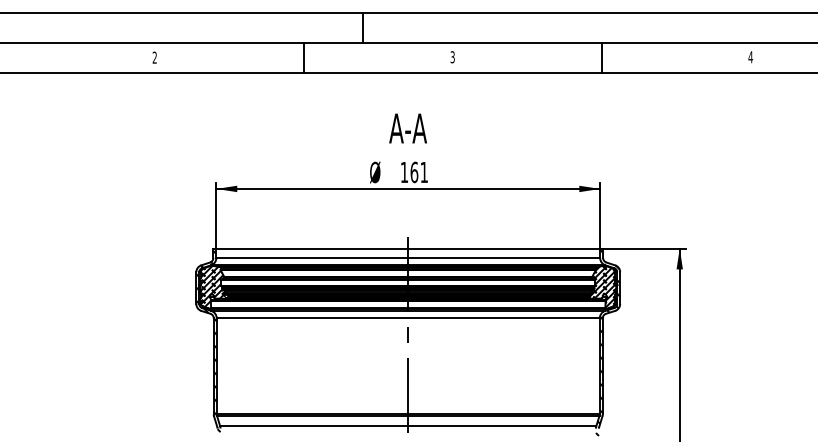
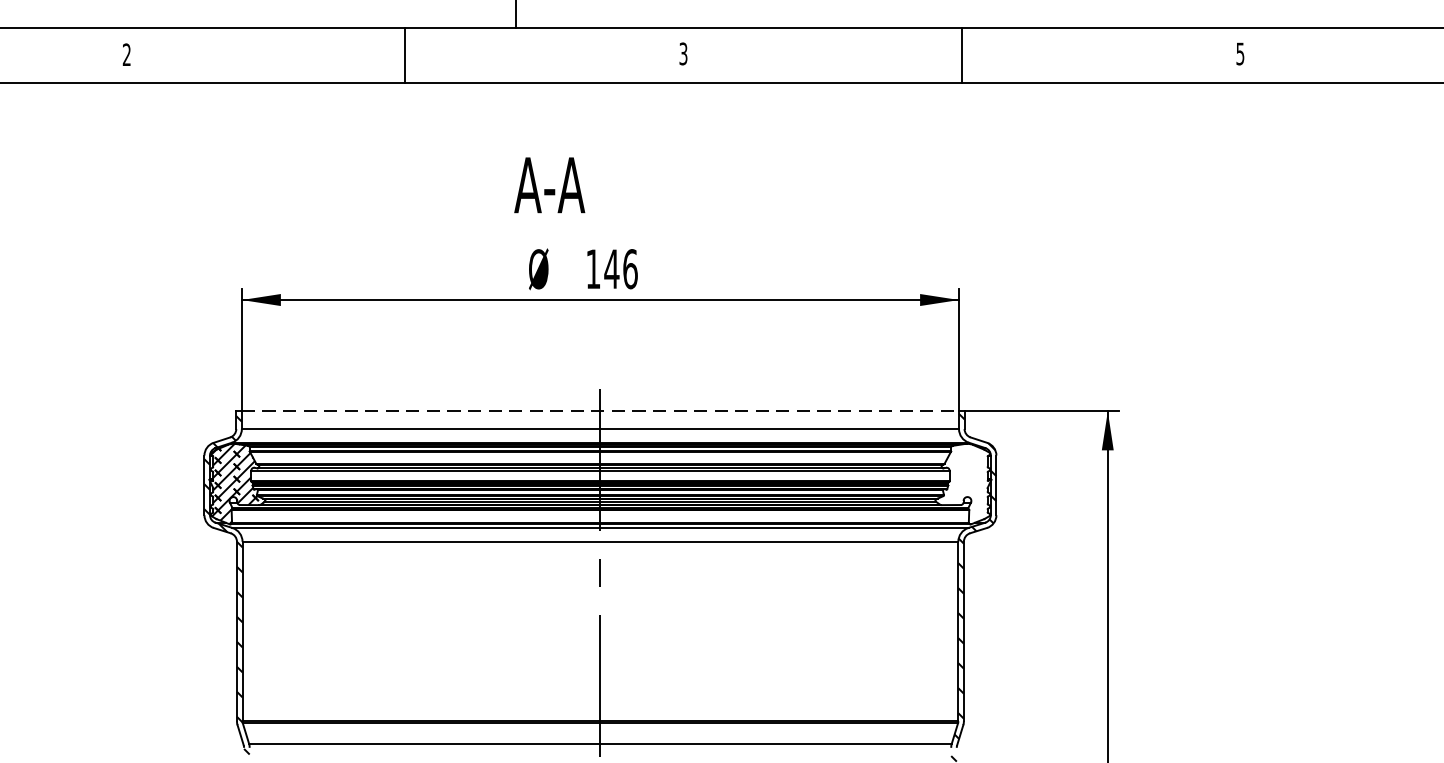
text: (750, 57) -> (1239, 54), 4 -> 5
text: (407, 128) -> (548, 185), moved
text: (419, 172) -> (621, 269), 161 -> 146
line: (408, 248) -> (600, 411), solid -> dashed
hatch: (602, 286) -> (963, 482), removed

